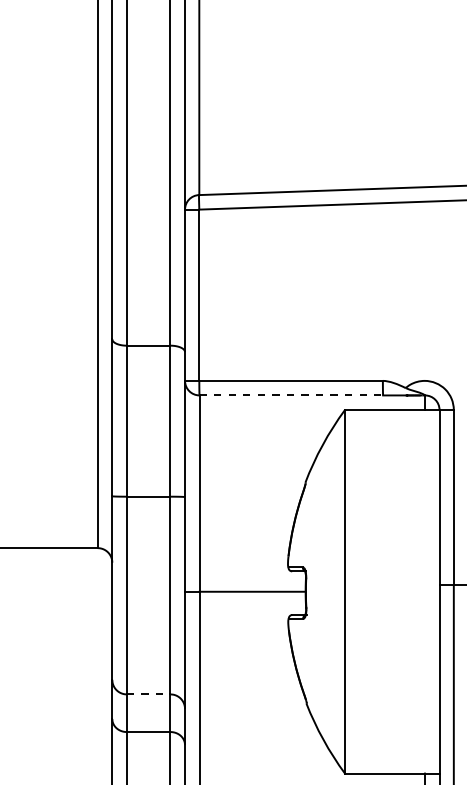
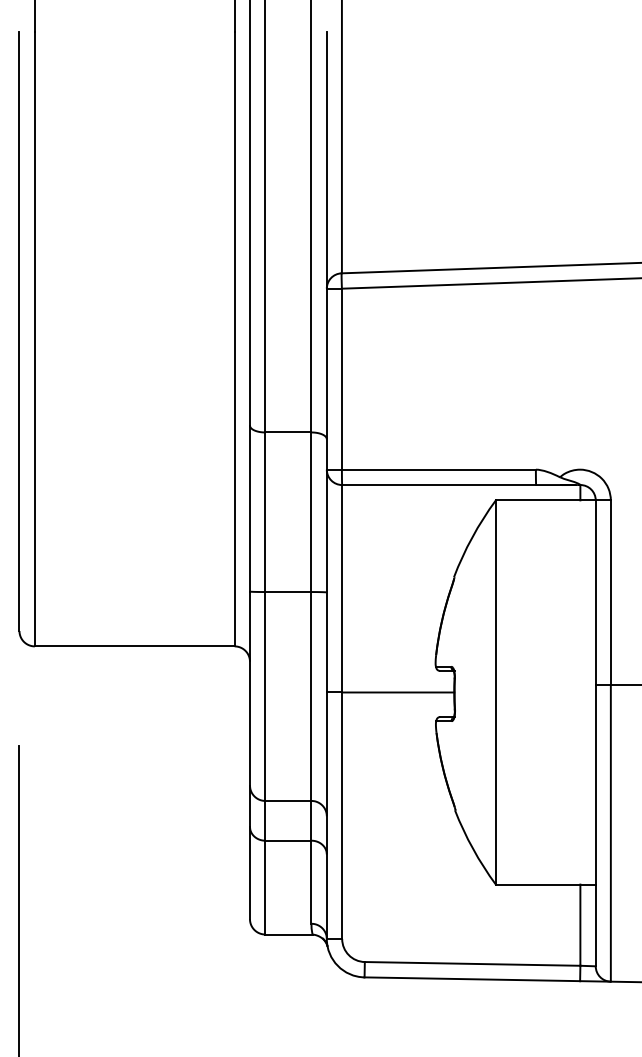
line: (291, 395) -> (439, 485), dashed -> solid
line: (148, 693) -> (288, 800), dashed -> solid

